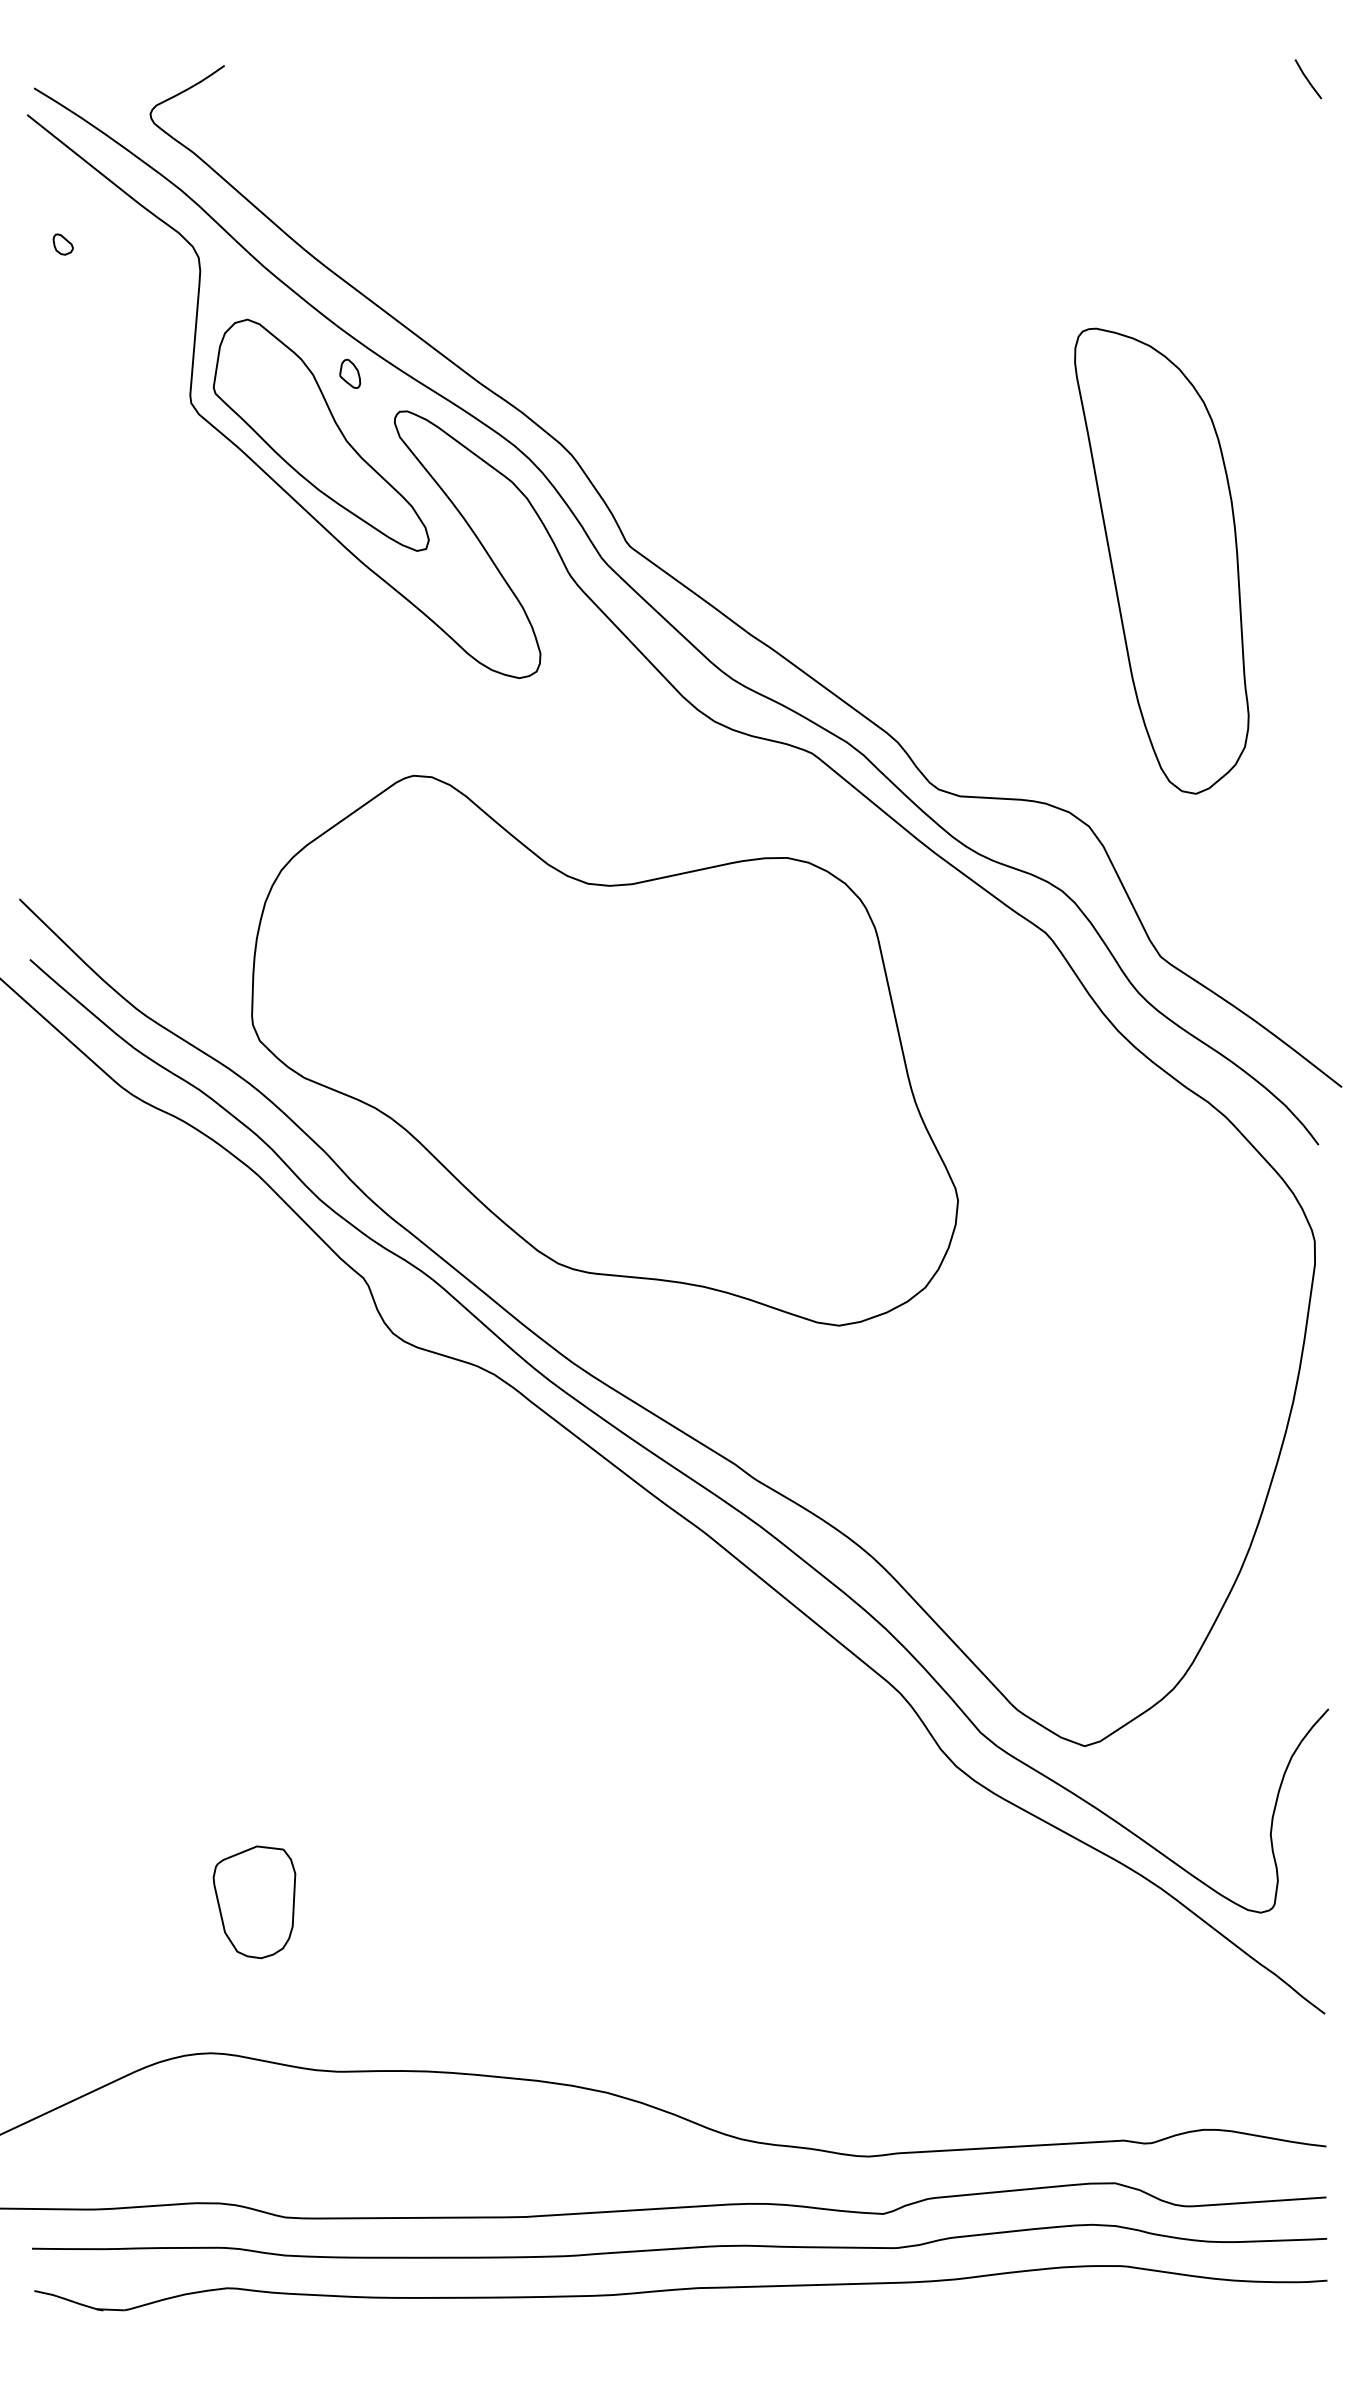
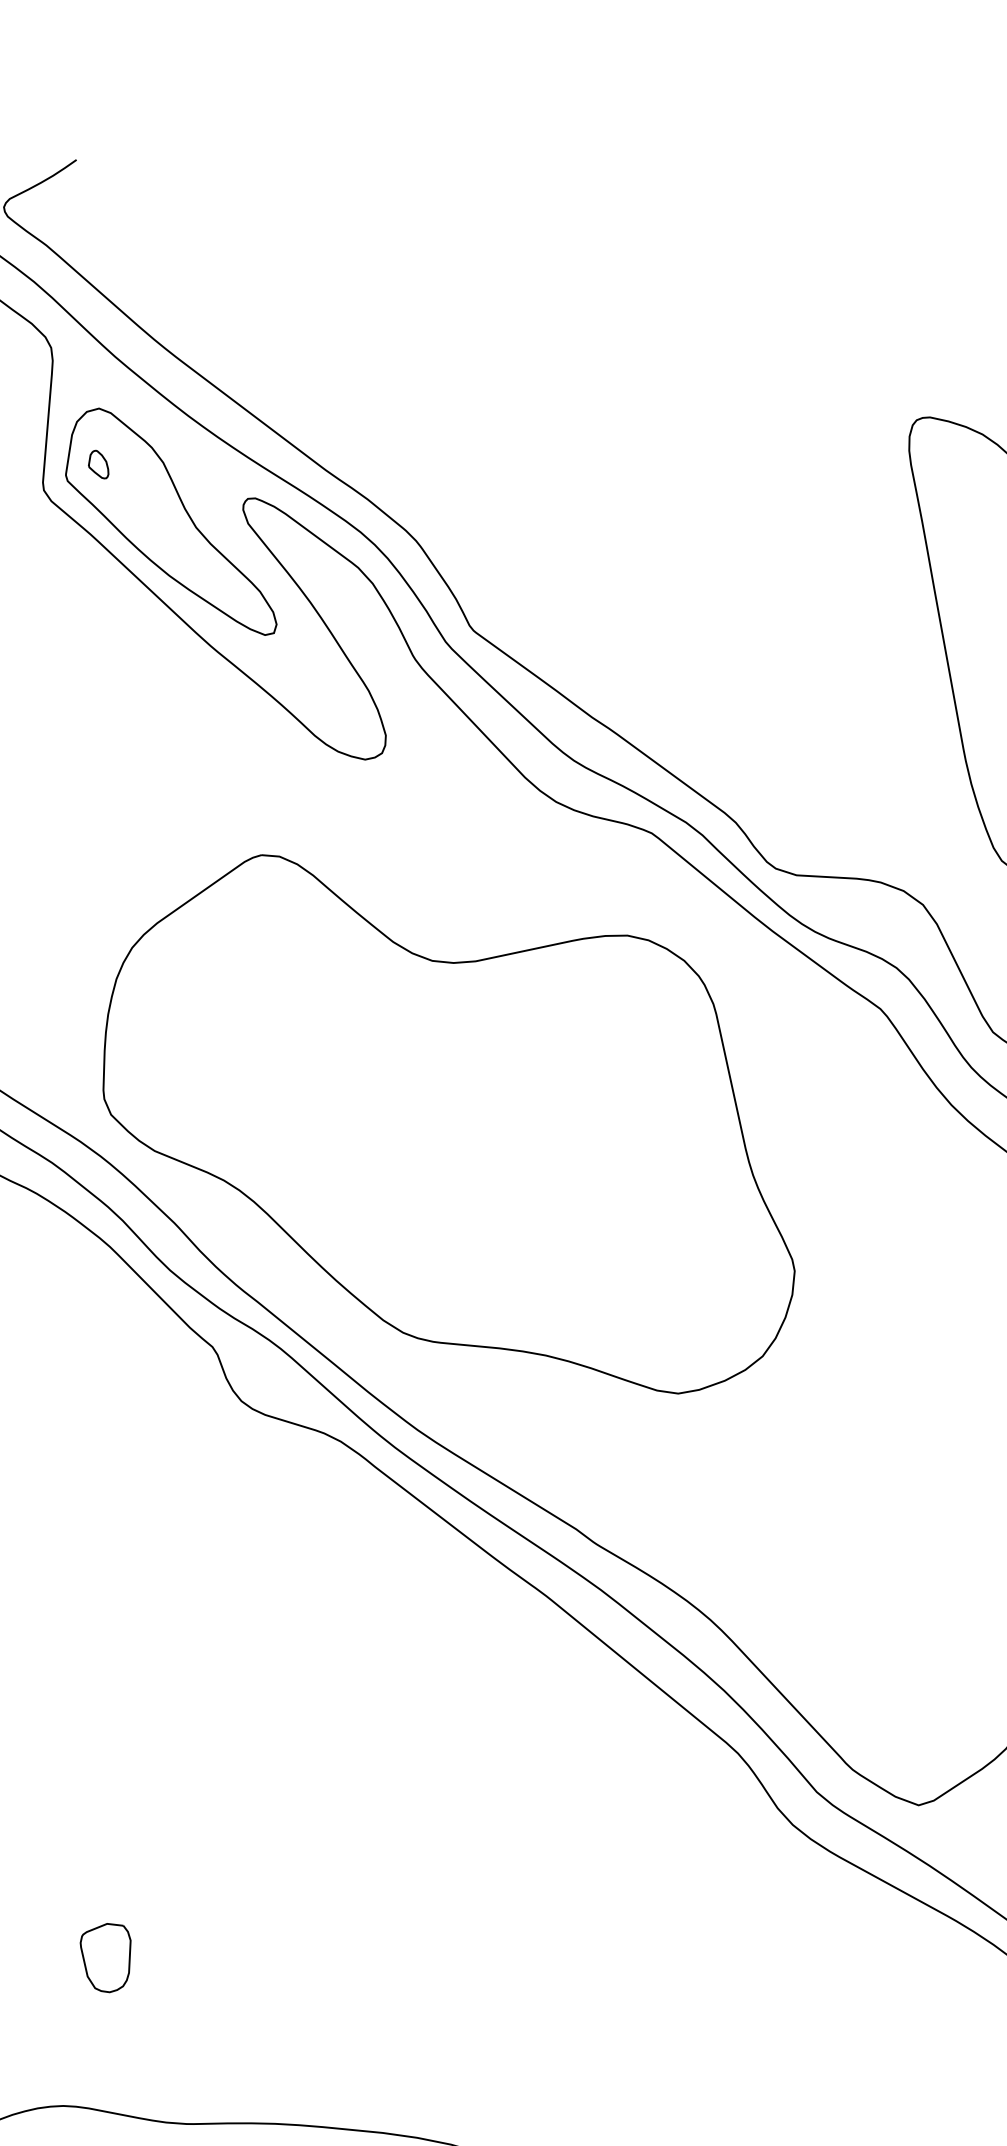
part: (350, 373) -> (99, 464), moved
part: (253, 1901) -> (104, 1957), size x0.62

